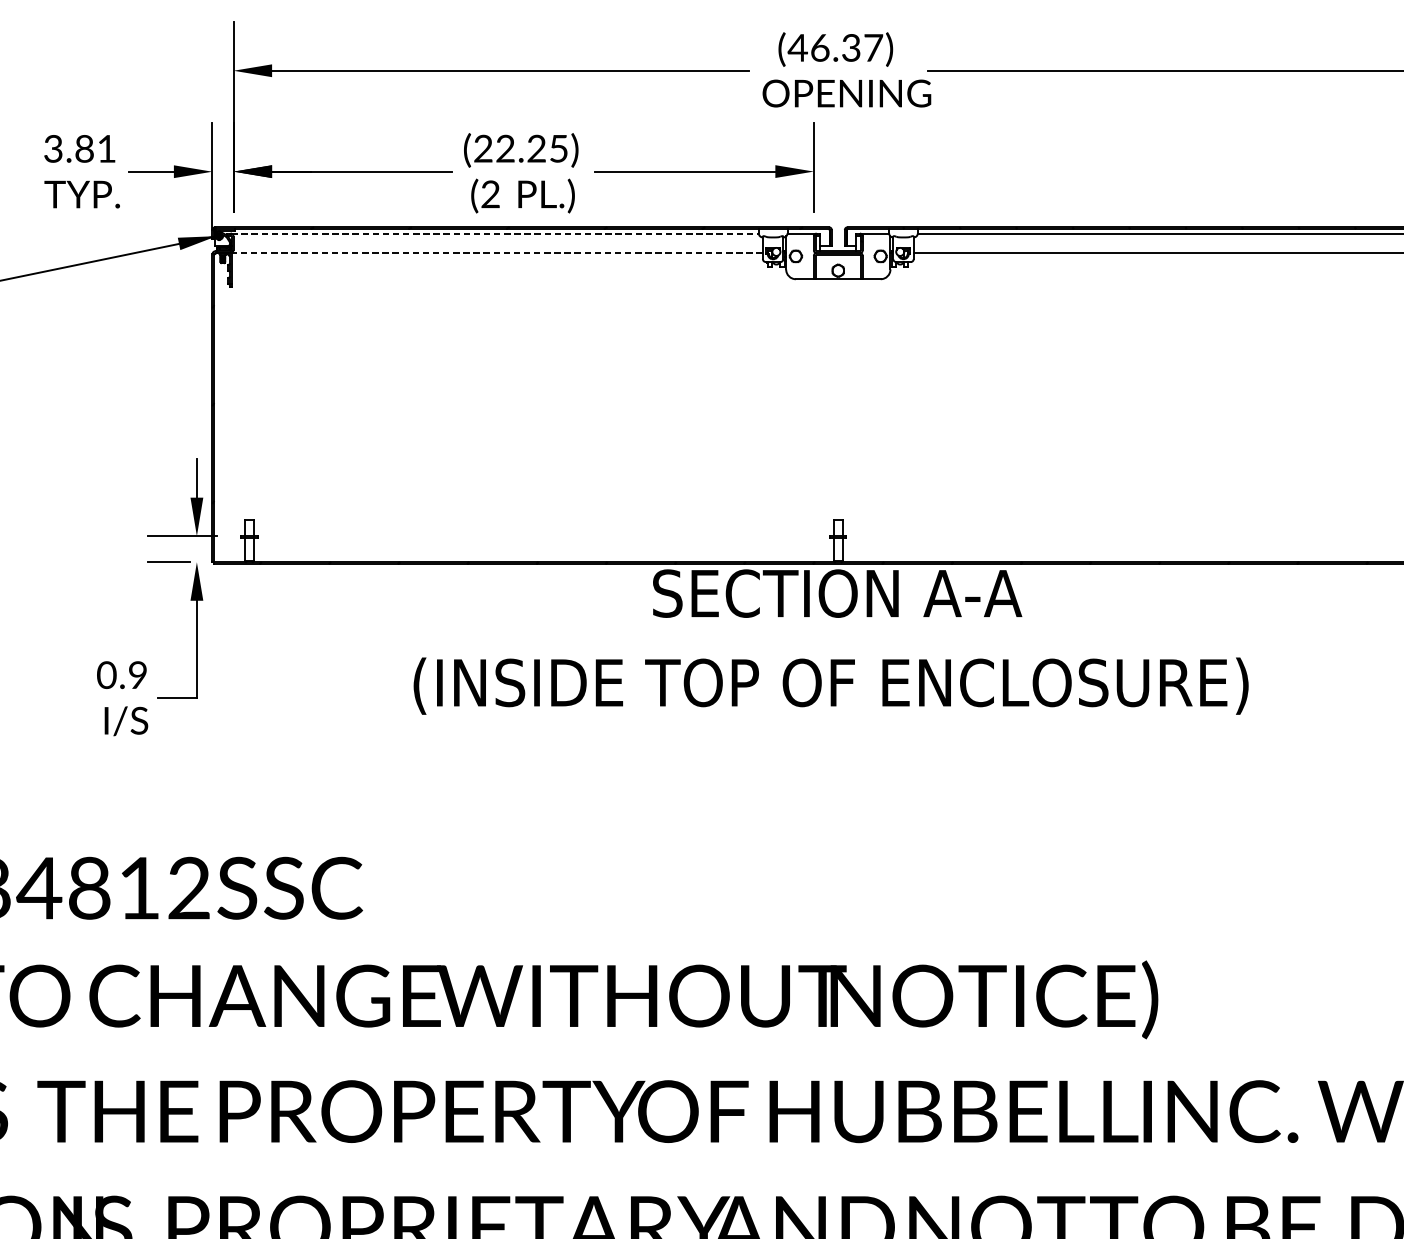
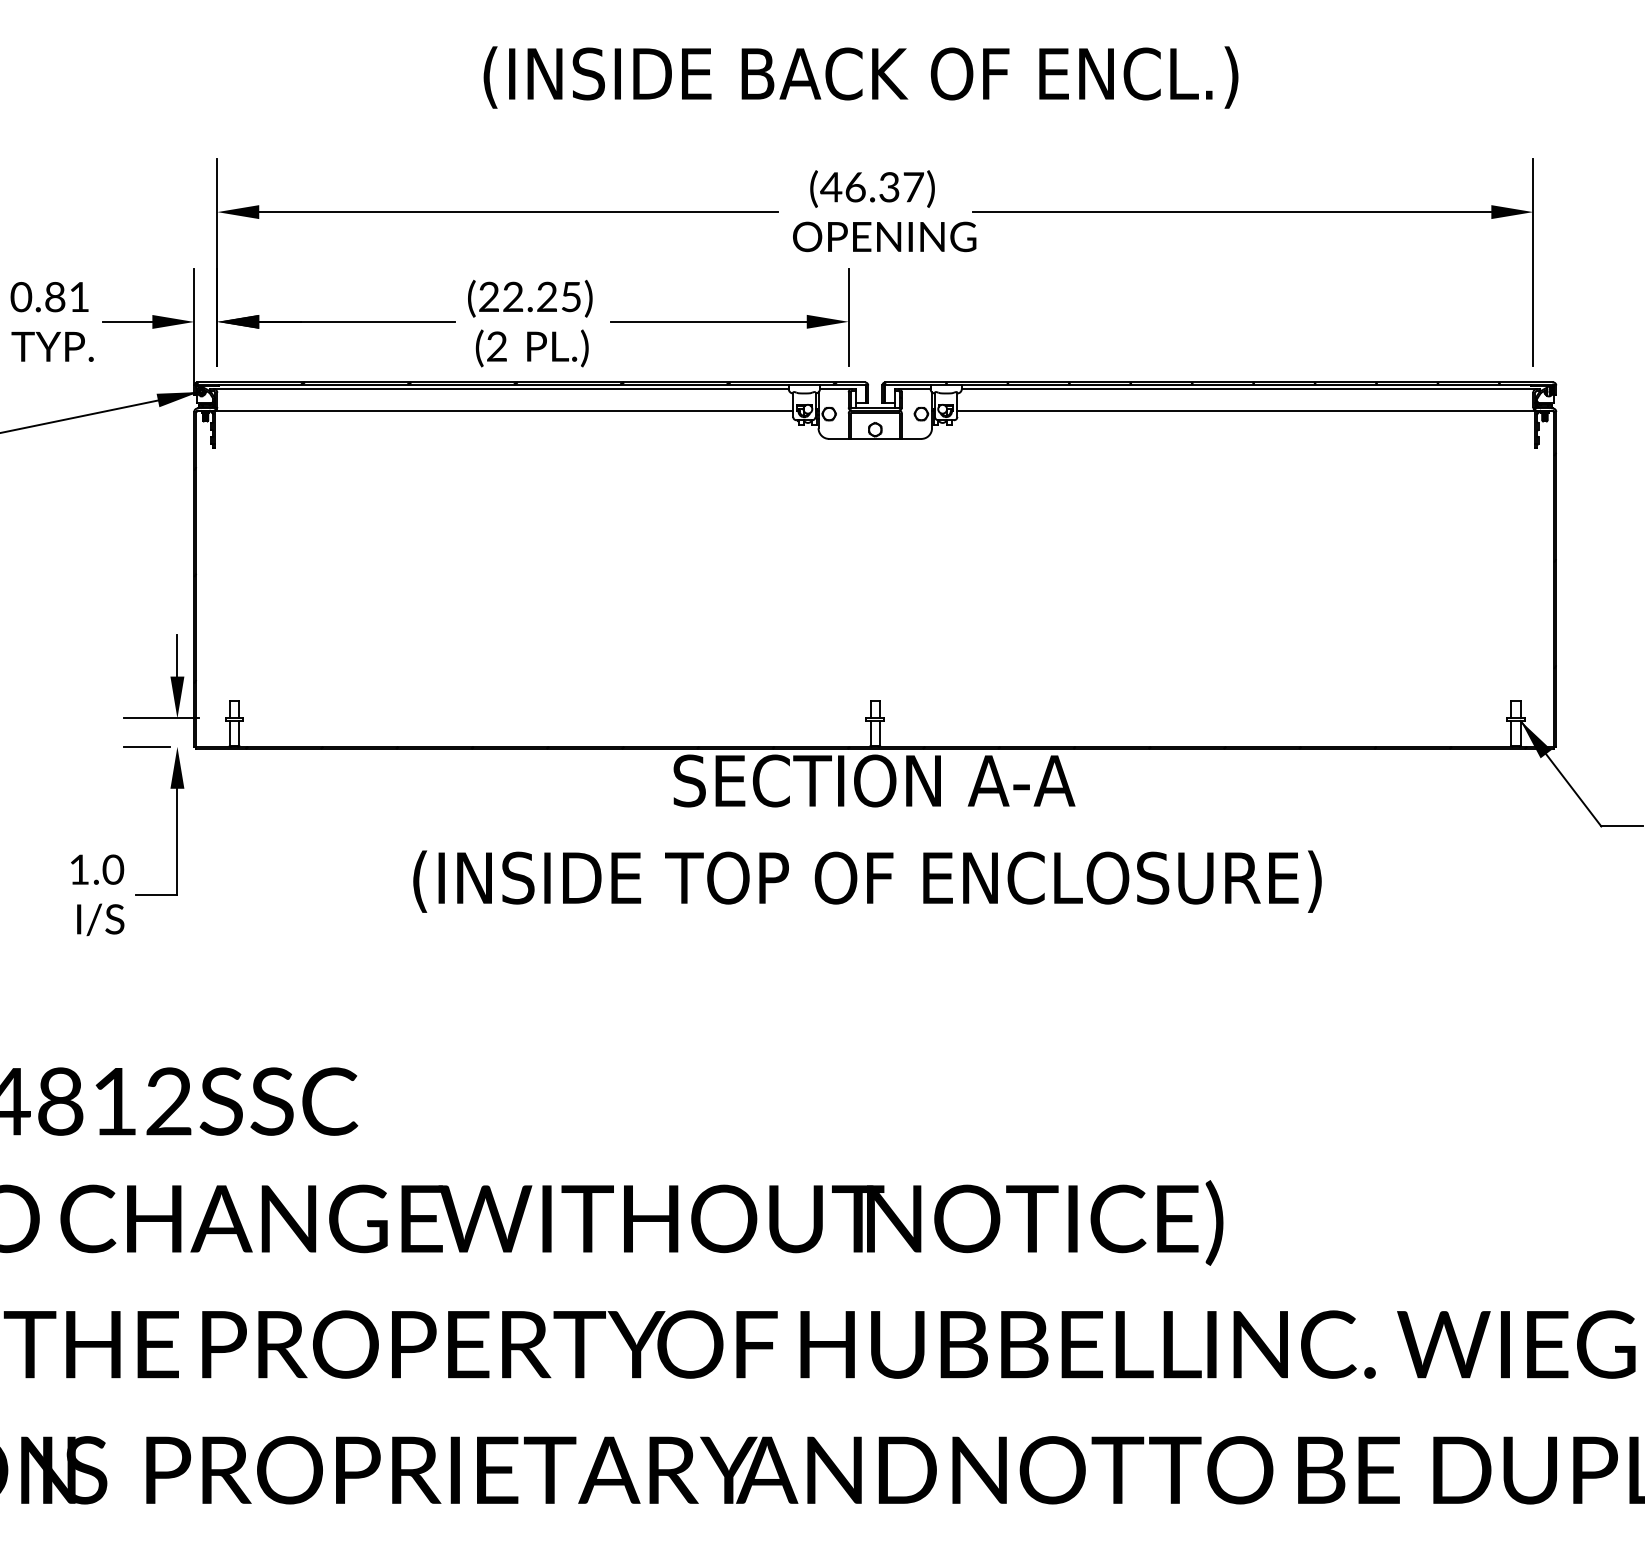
text: (53, 149) -> (21, 297), 3.81 -> 0.81
line: (495, 233) -> (502, 389), dashed -> solid
line: (497, 253) -> (504, 410), dashed -> solid
text: (122, 674) -> (96, 869), 0.9 -> 1.0

